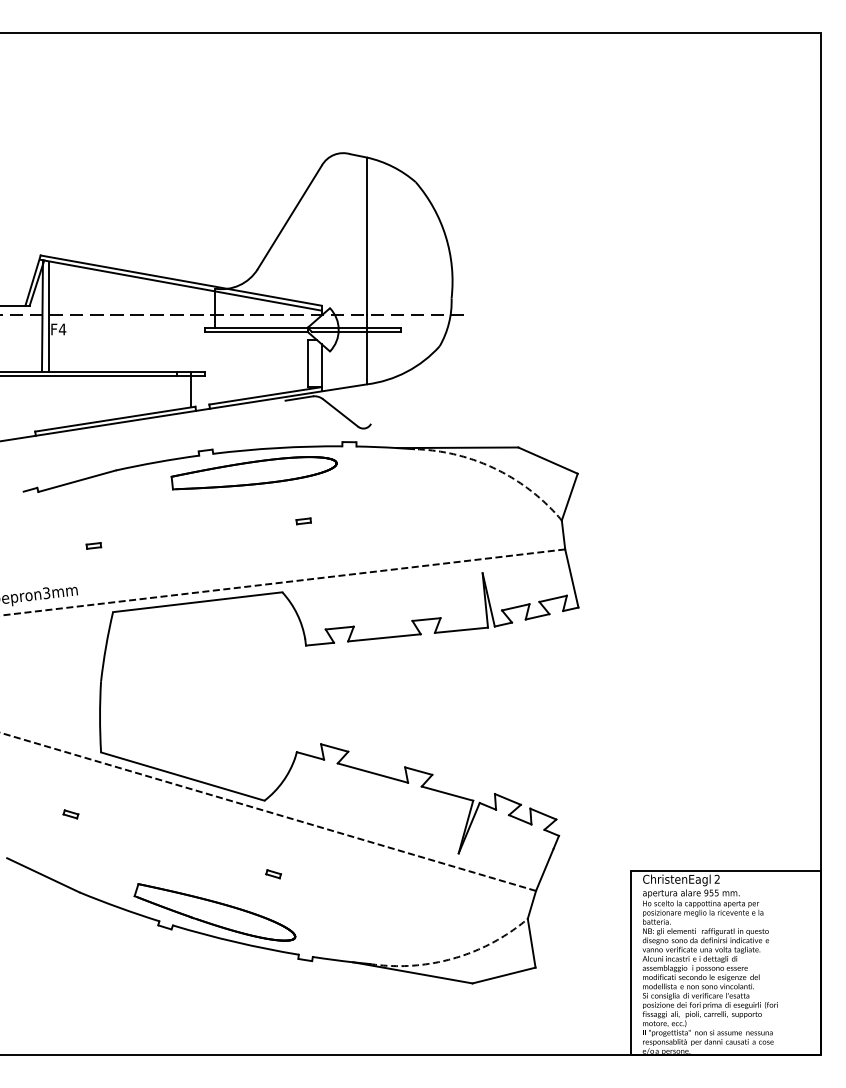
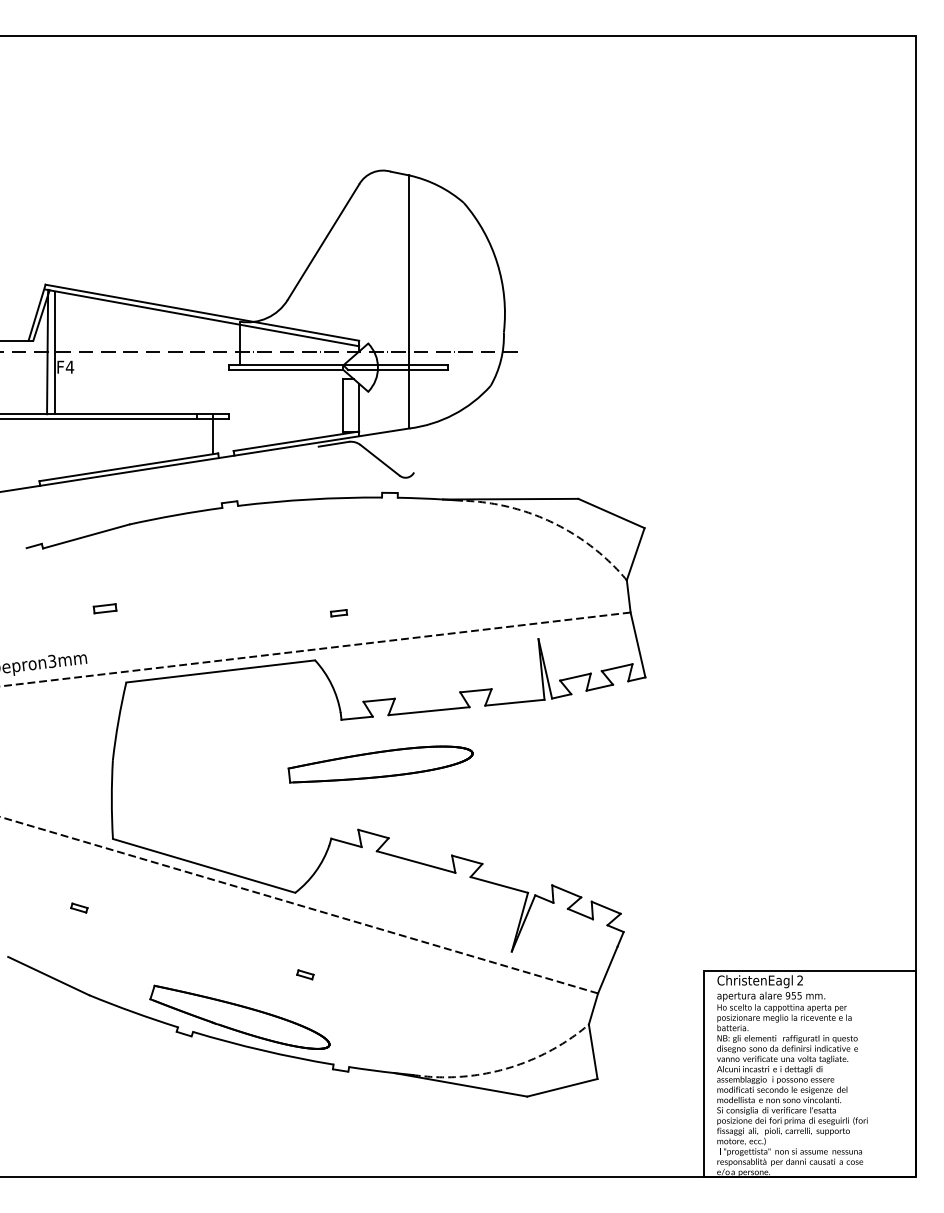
part: (253, 473) -> (380, 764), moved
part: (304, 521) -> (339, 613), moved
part: (93, 545) -> (104, 608), size x1.4

